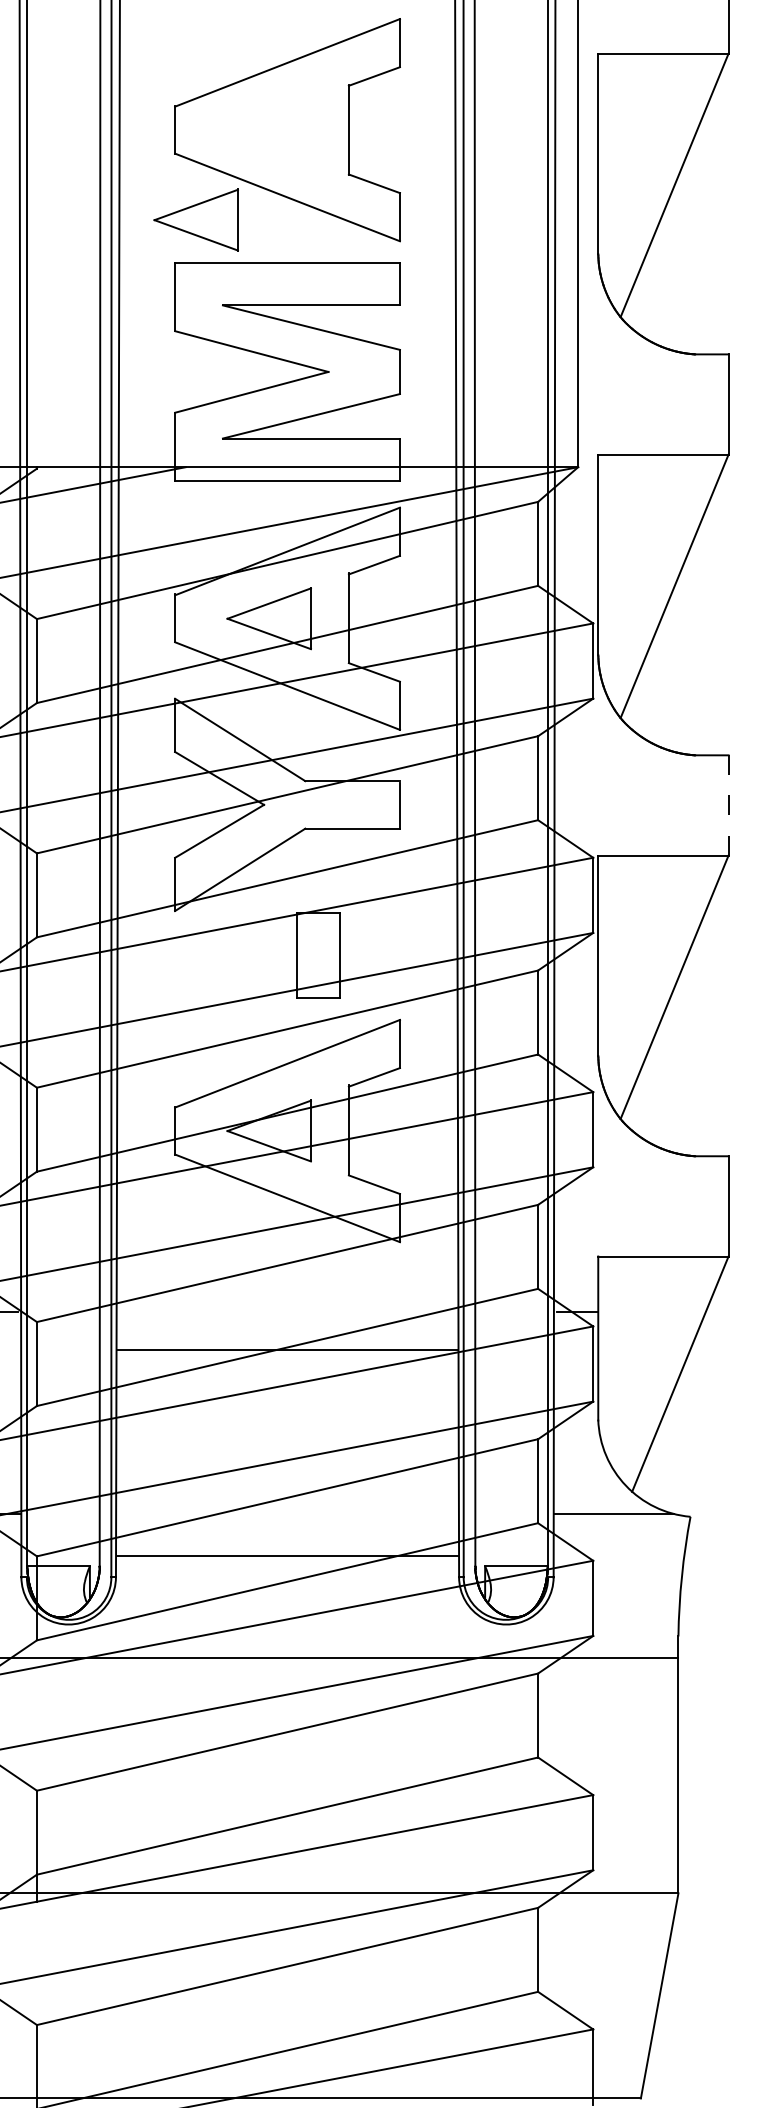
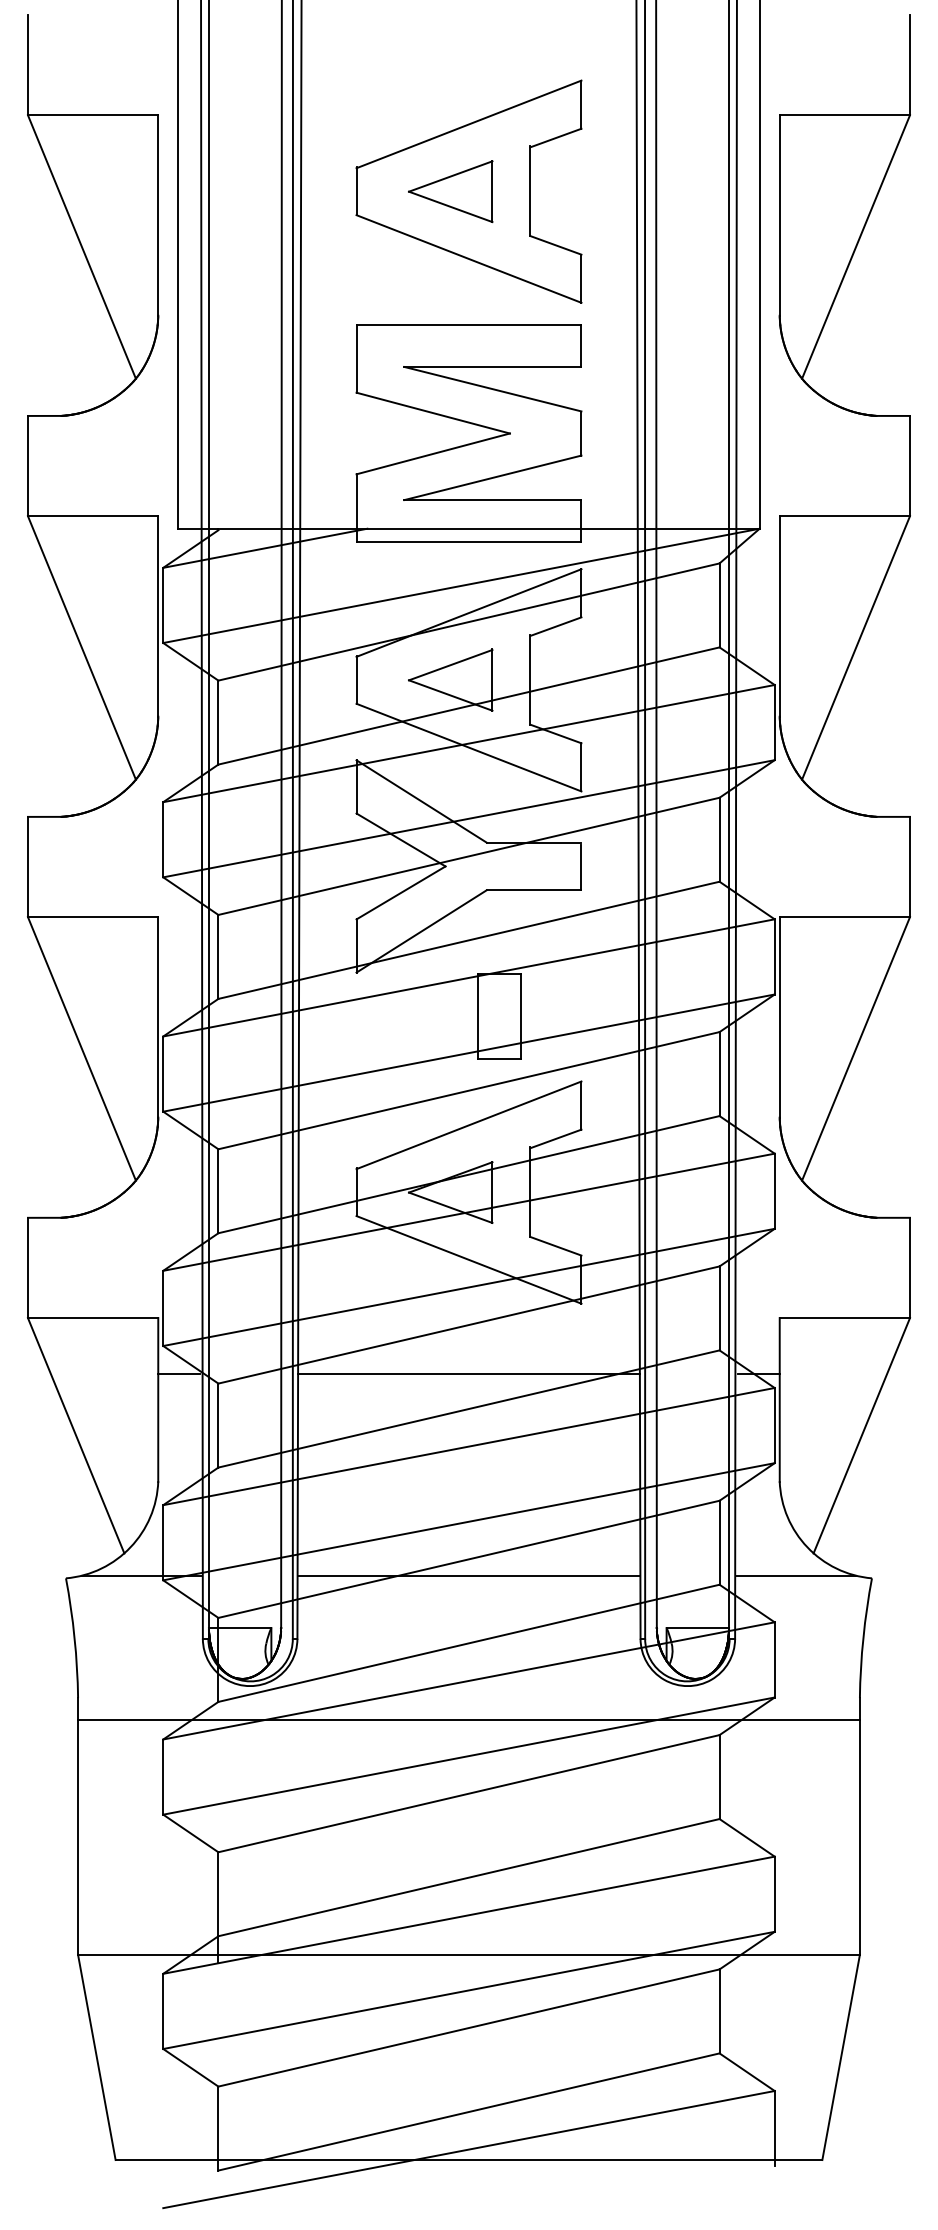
part: (196, 219) -> (450, 191), moved
line: (729, 804) -> (910, 866), dashed -> solid
line: (287, 1349) -> (468, 1373), moved
line: (287, 1555) -> (468, 1575), moved

